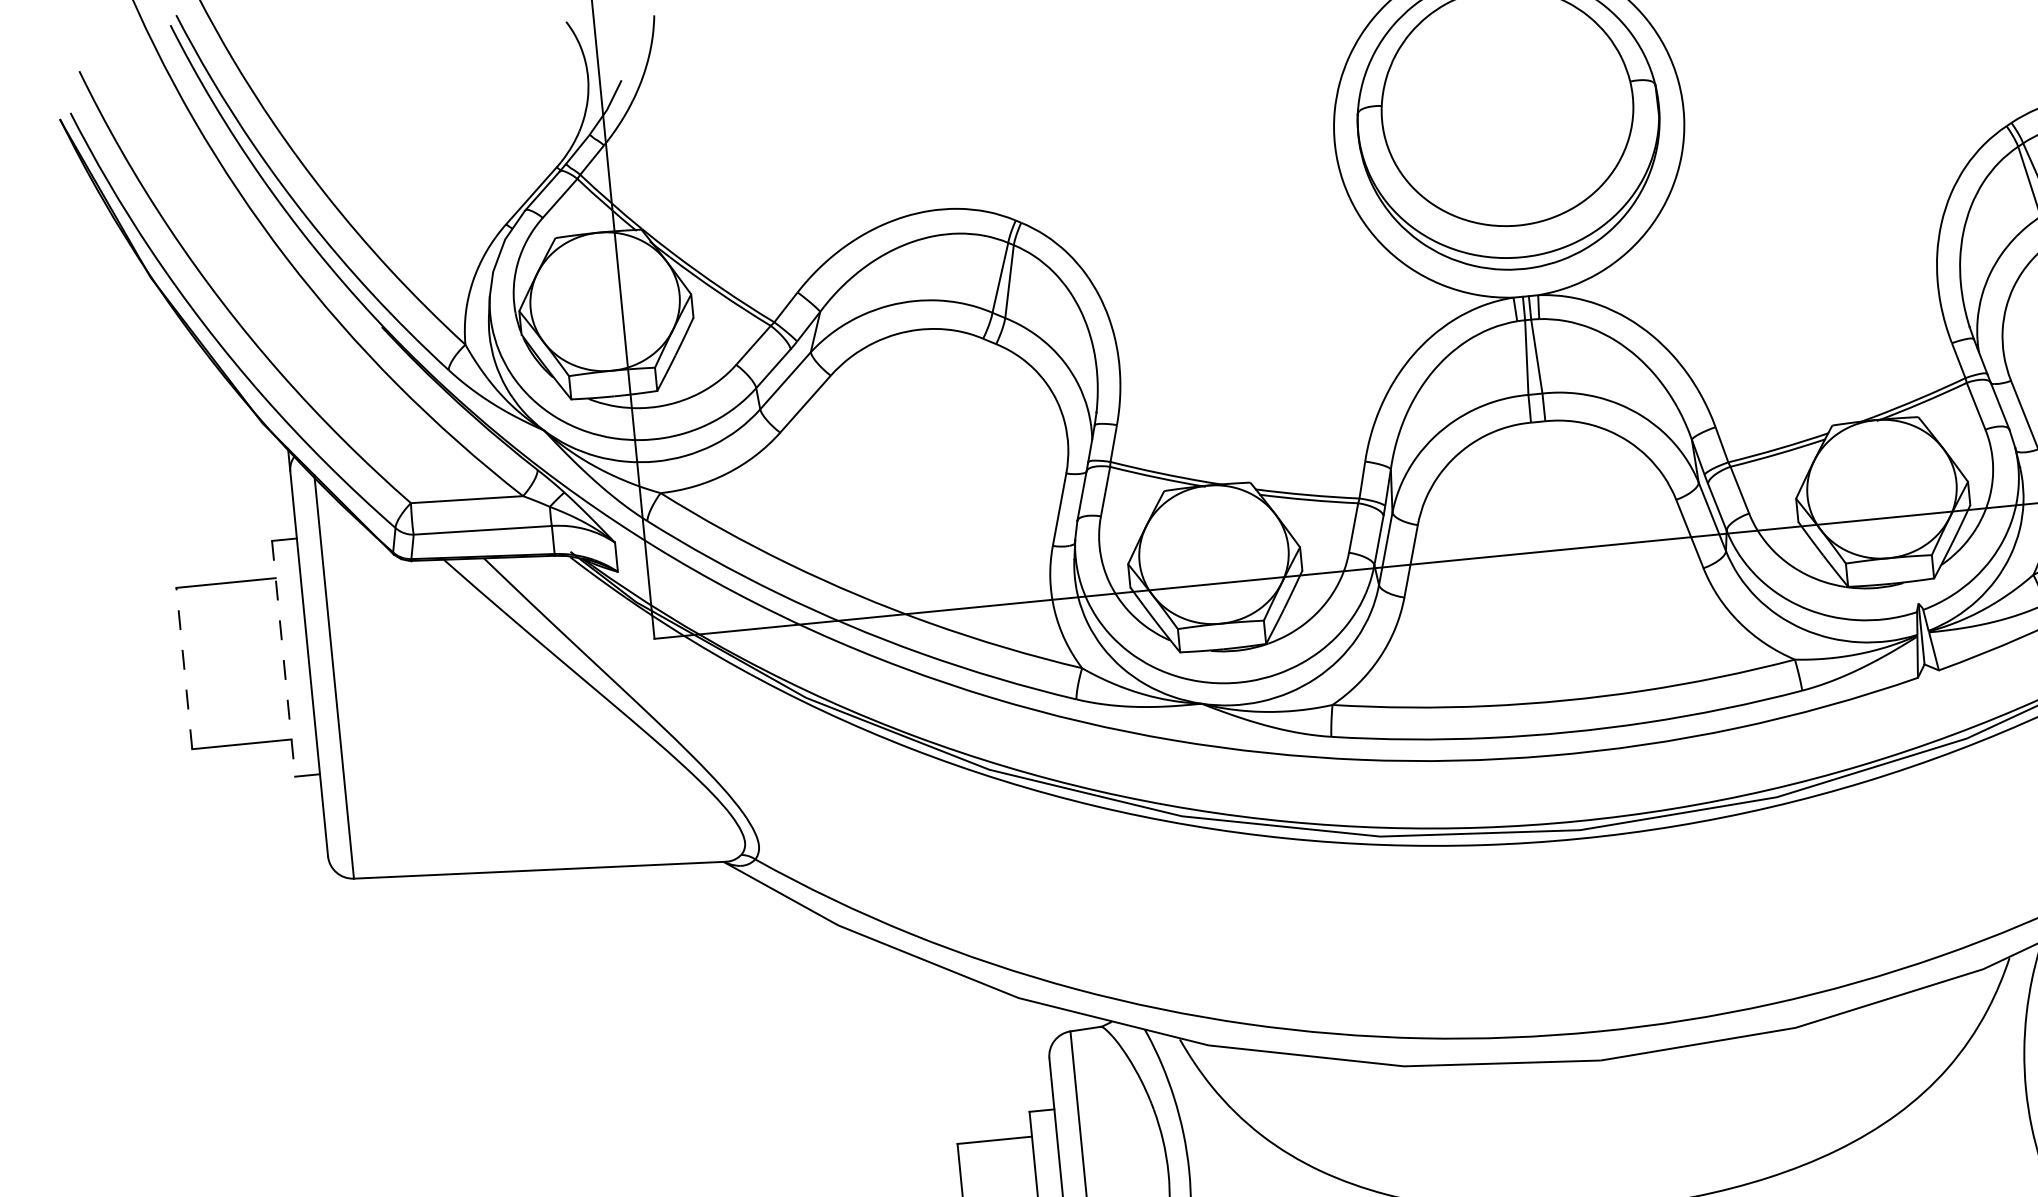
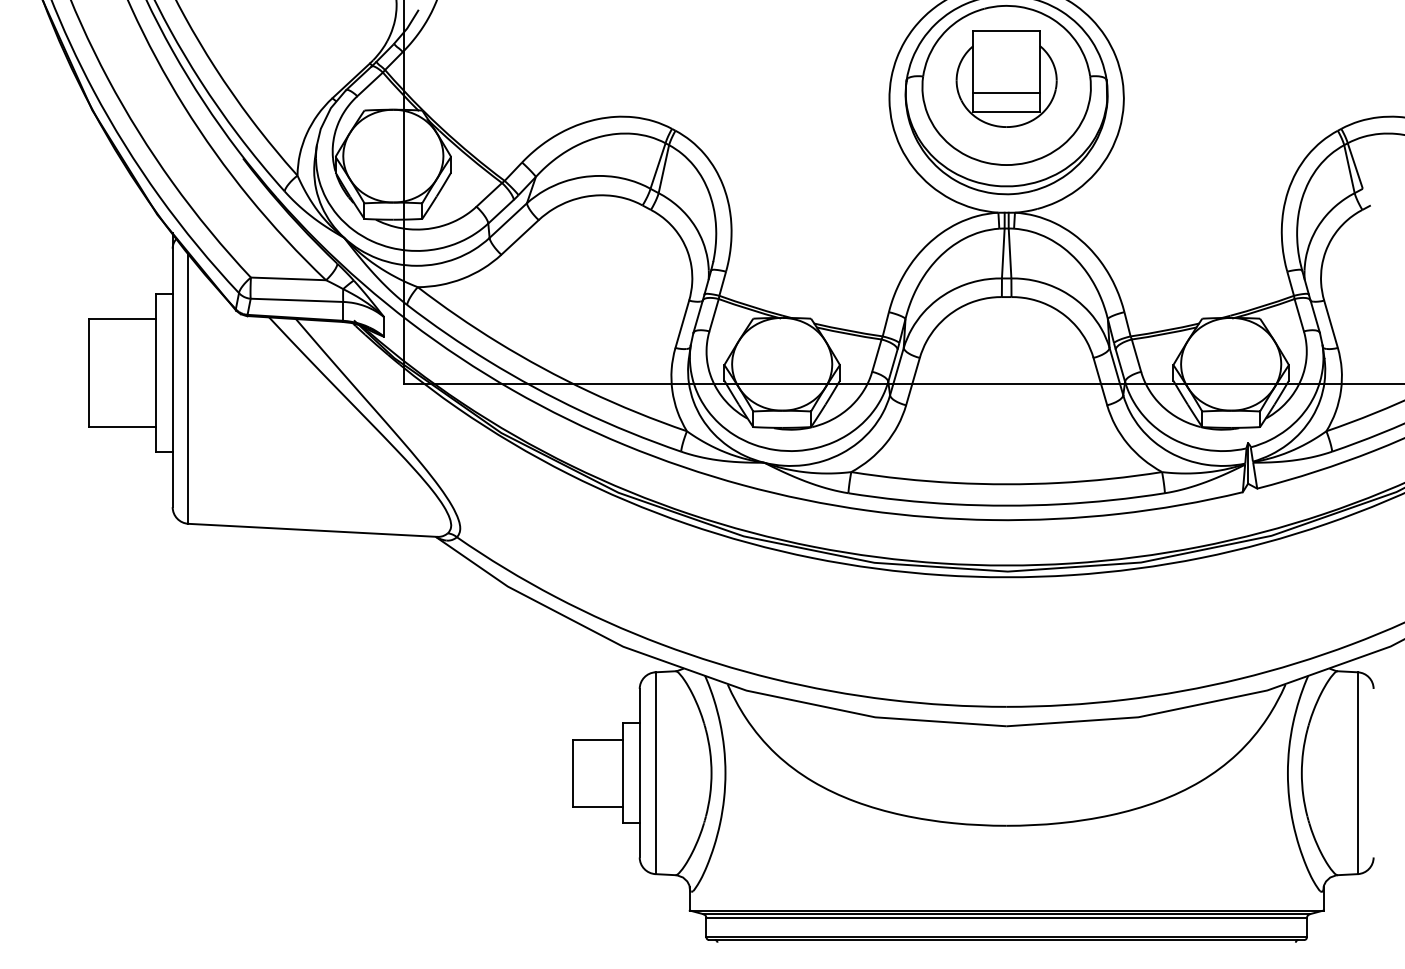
part: (1506, 96) -> (1006, 78), added
line: (284, 659) -> (156, 373), dashed -> solid
line: (184, 667) -> (89, 372), dashed -> solid

